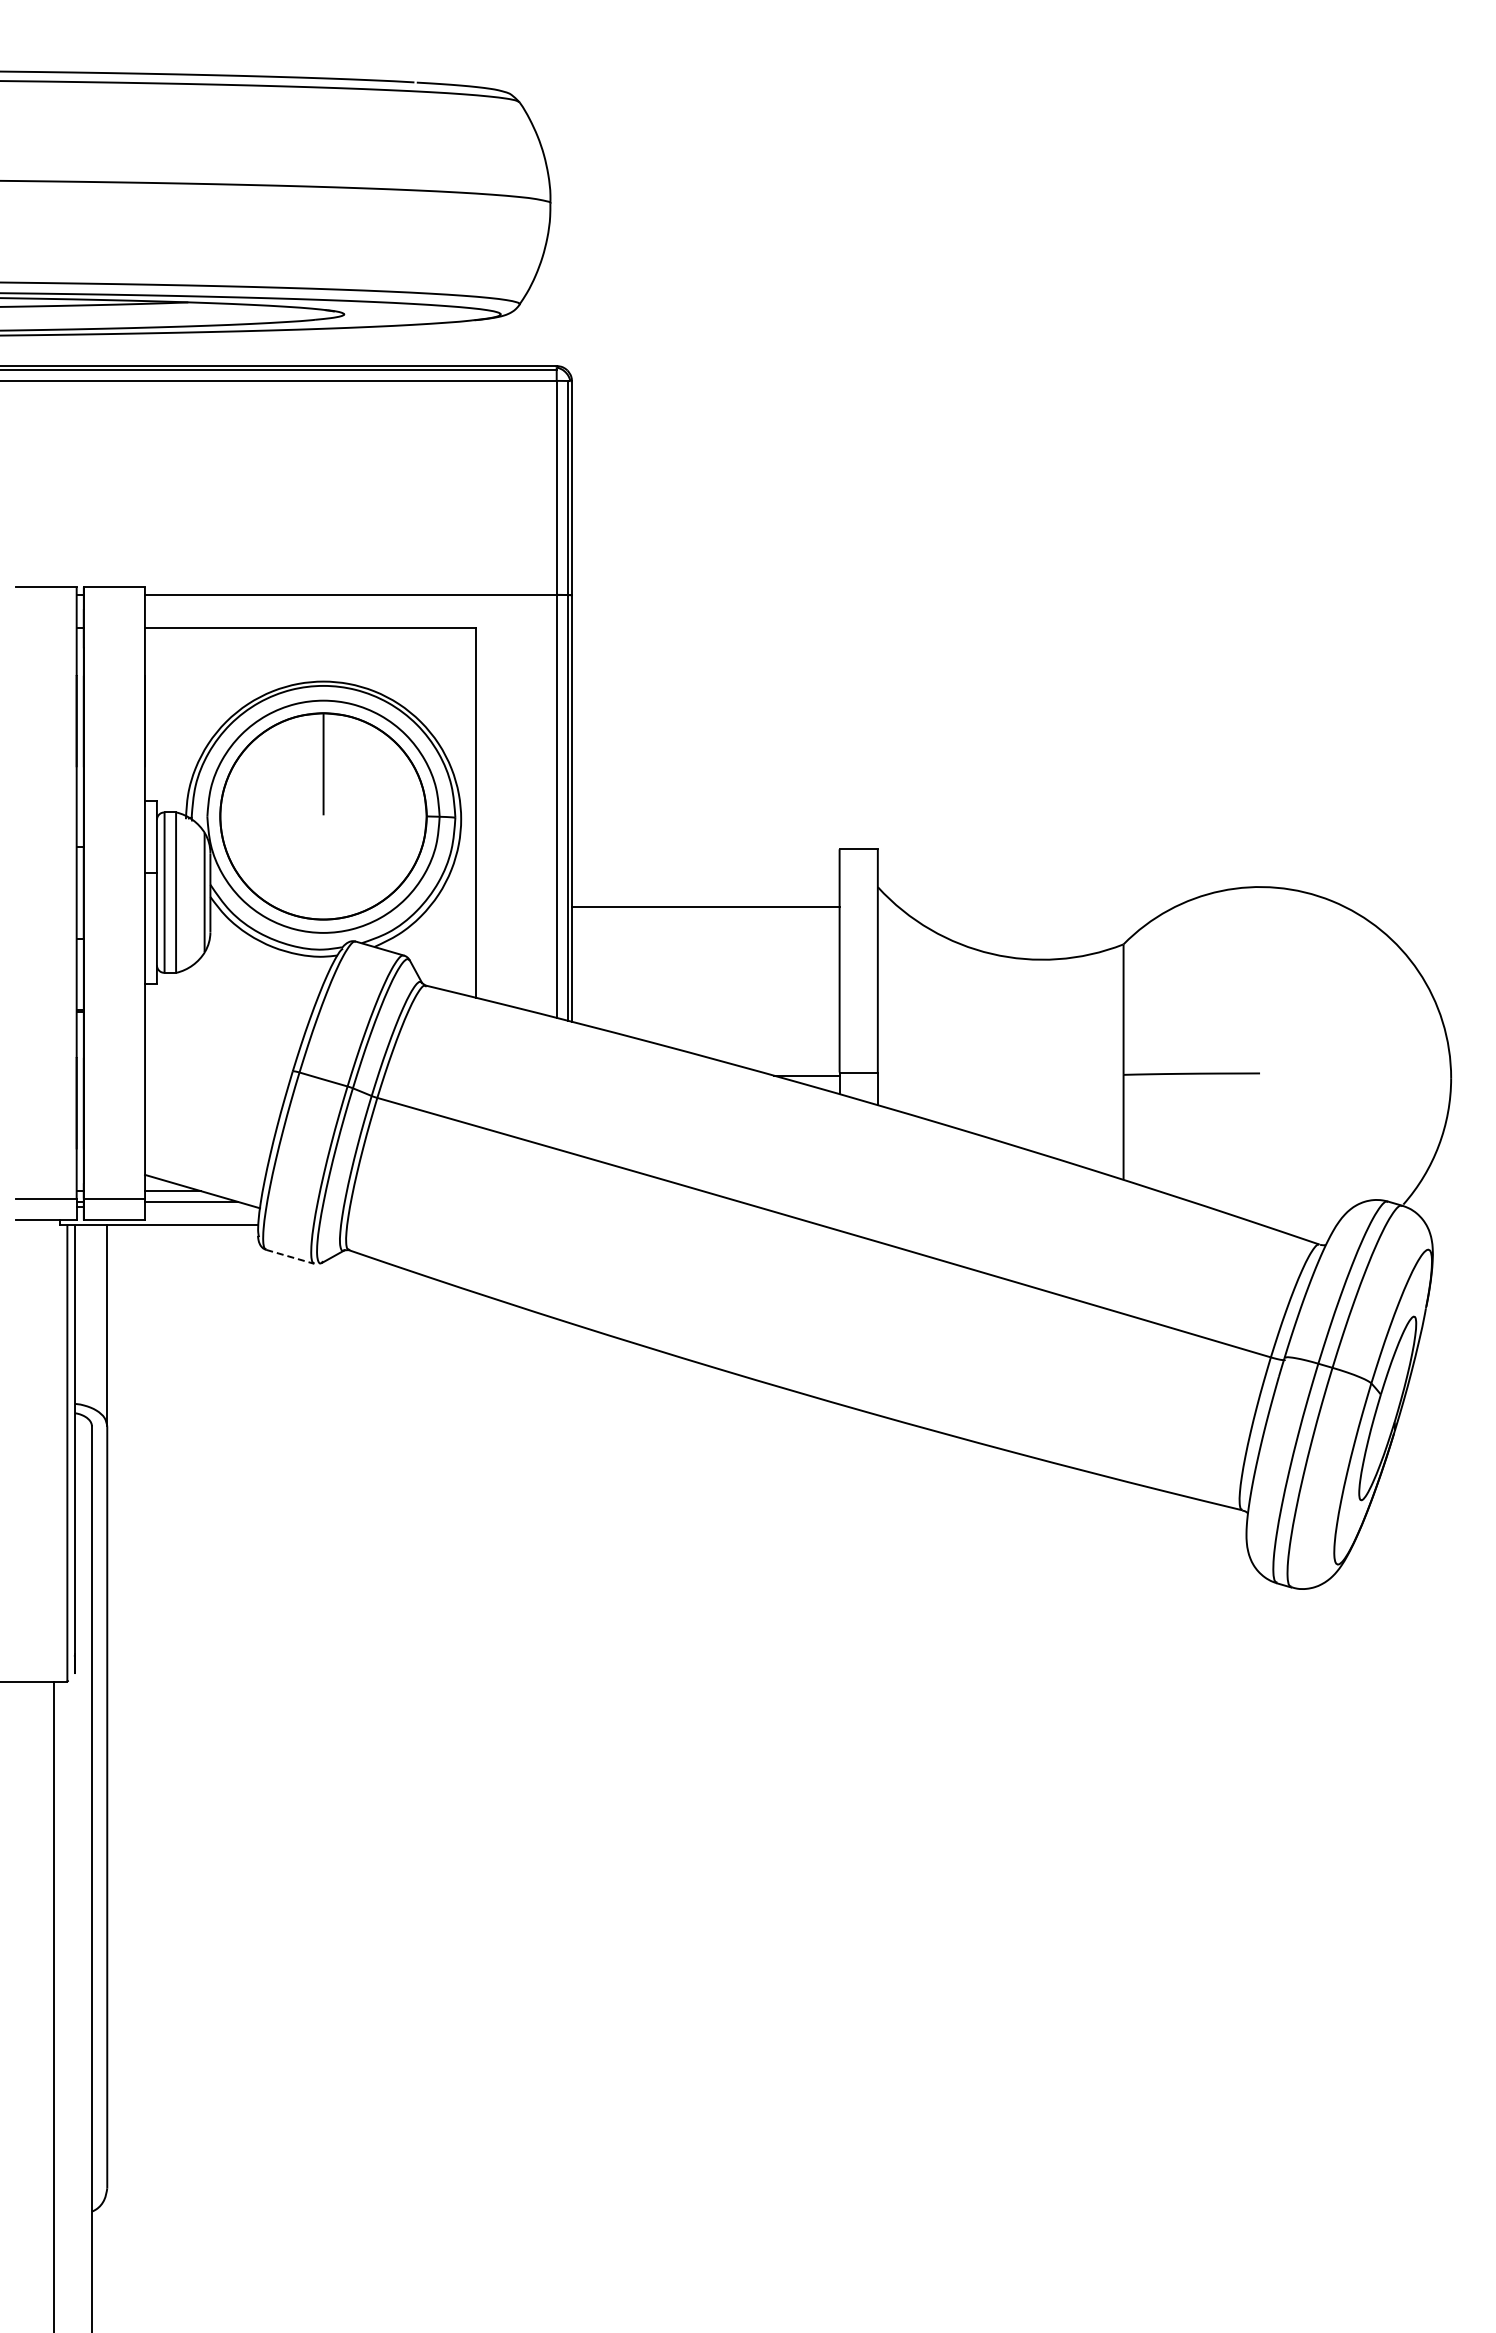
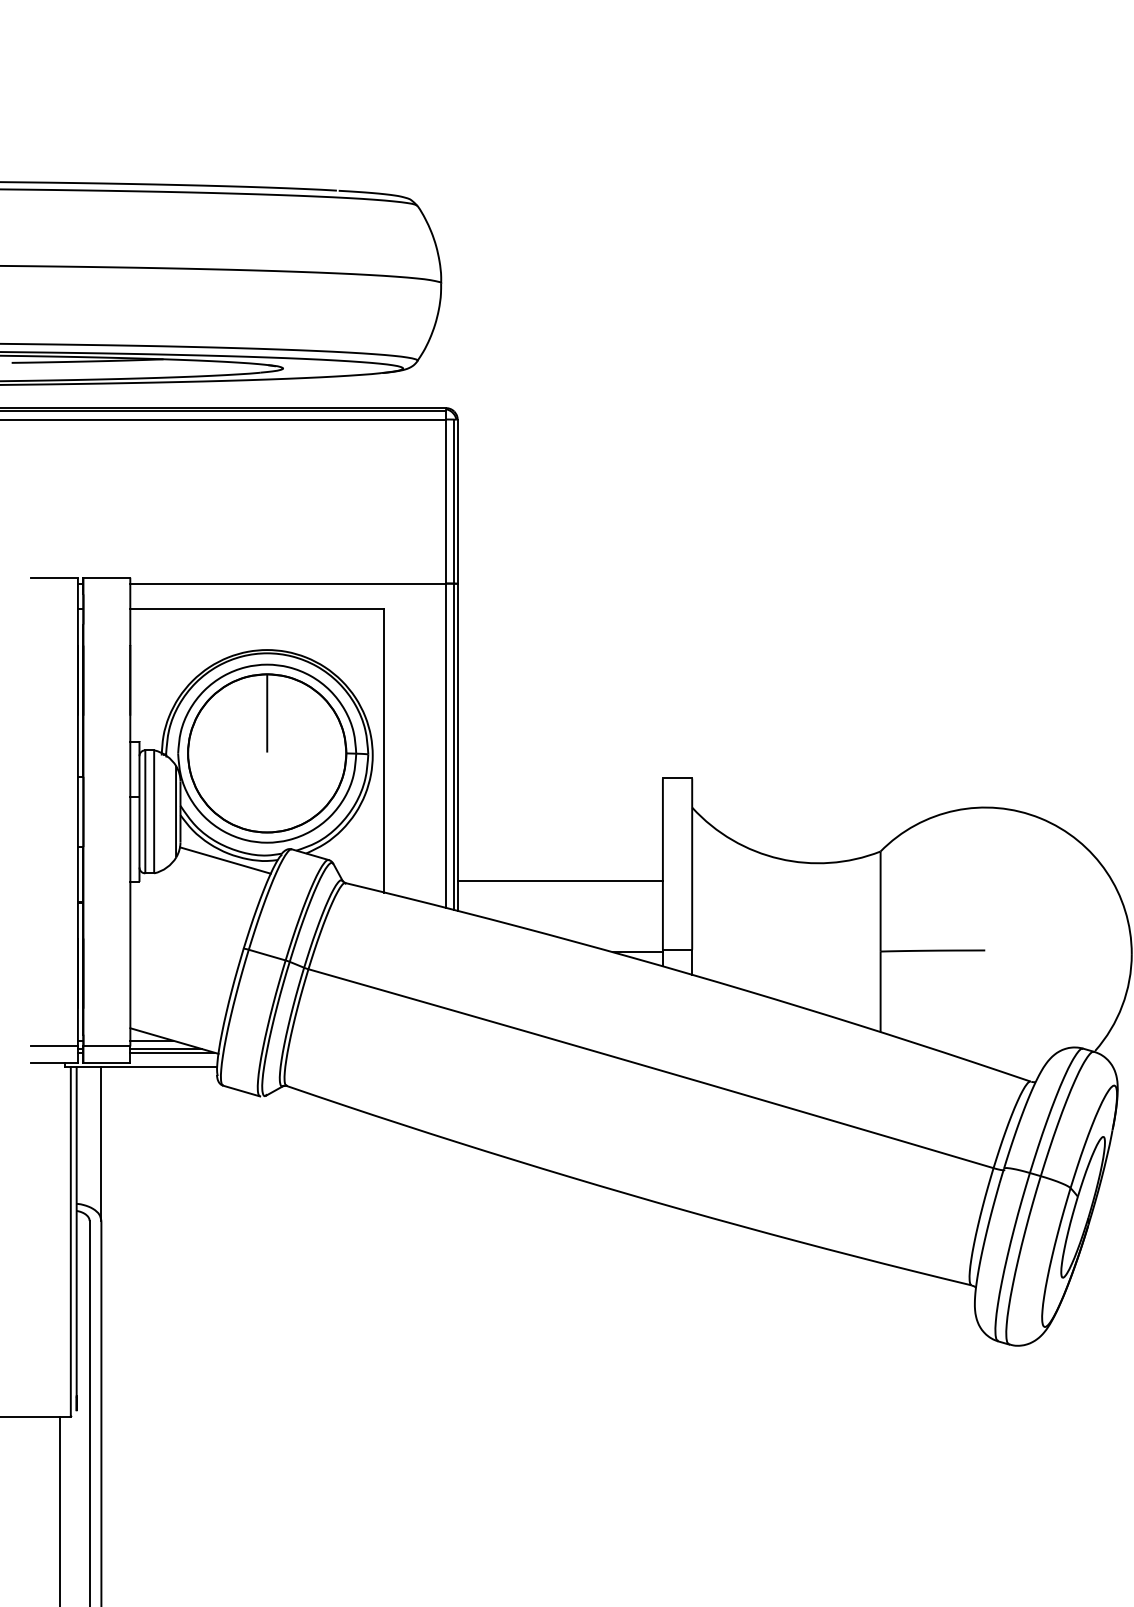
line: (705, 906) -> (560, 880), moved
line: (268, 956) -> (225, 860), added
line: (199, 1206) -> (172, 1052), added
line: (290, 1257) -> (241, 1091), dashed -> solid

